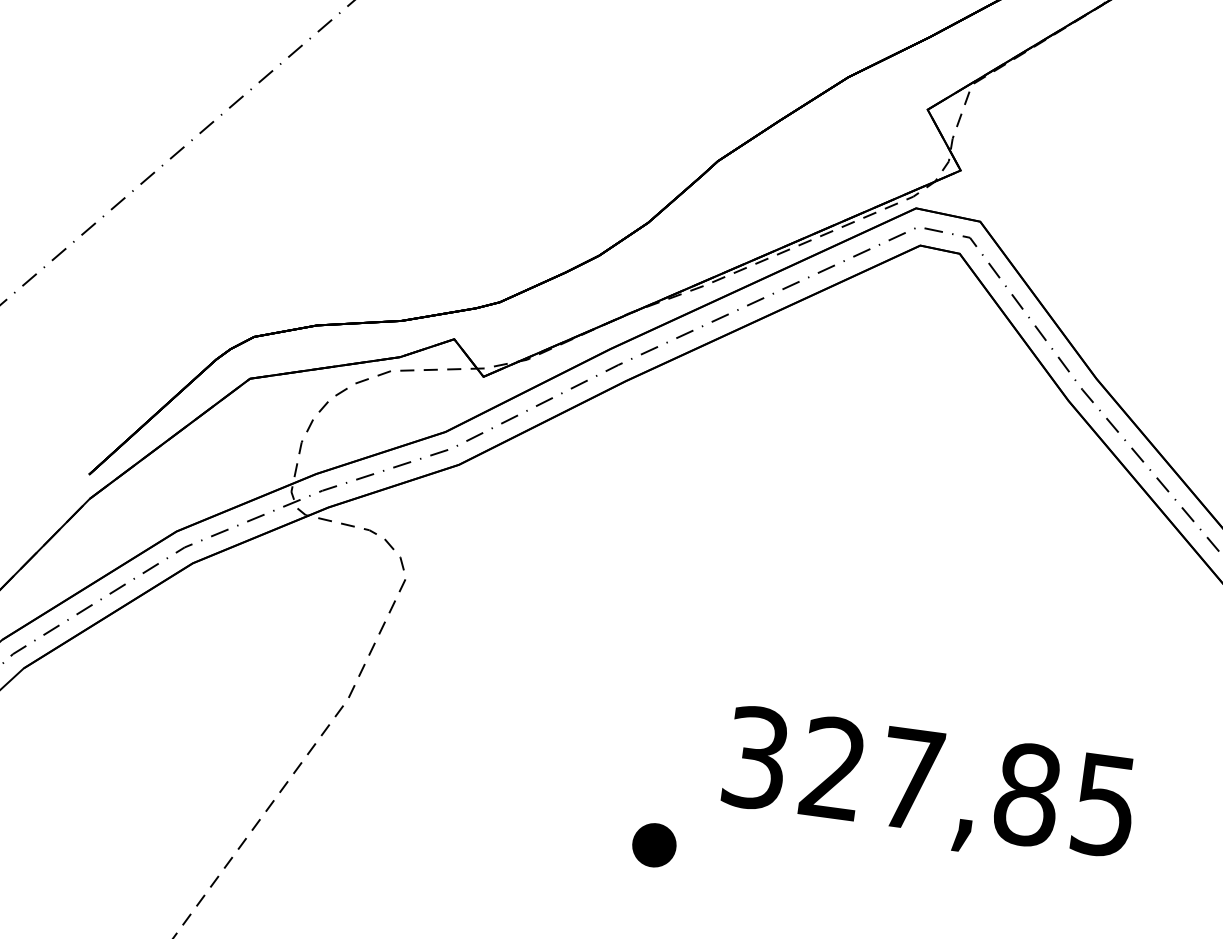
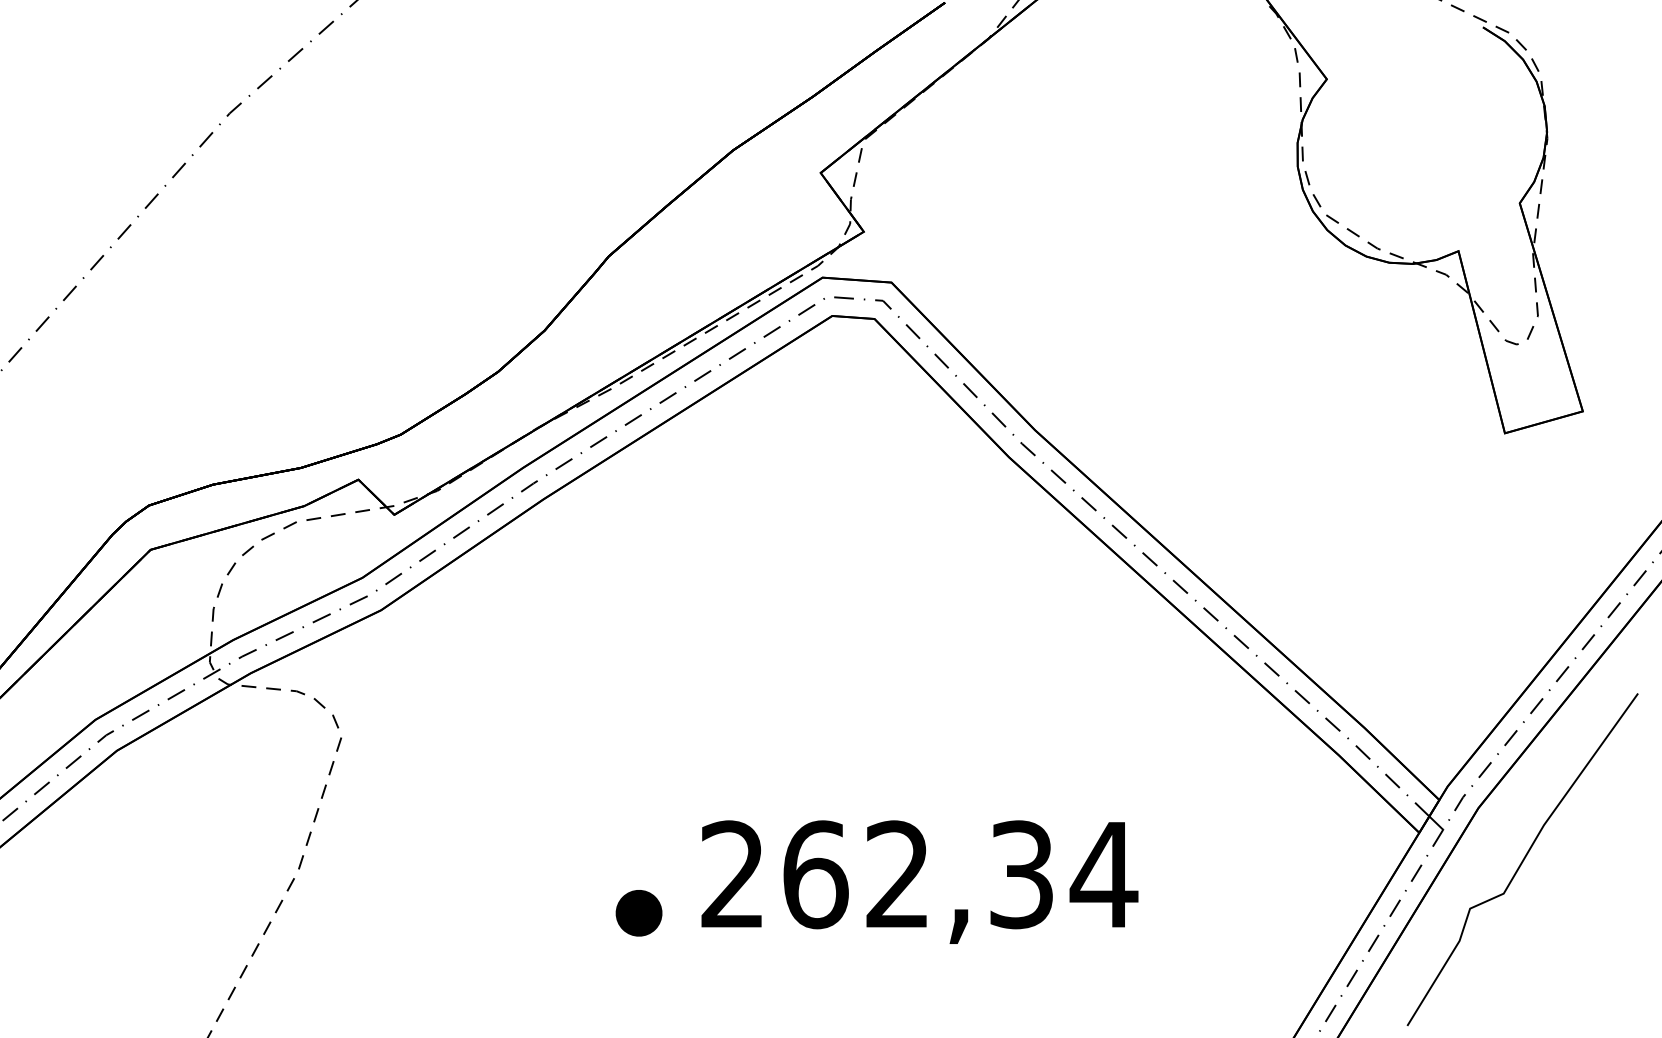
text: (931, 781) -> (919, 874), 327,85 -> 262,34
part: (653, 845) -> (638, 913), moved

